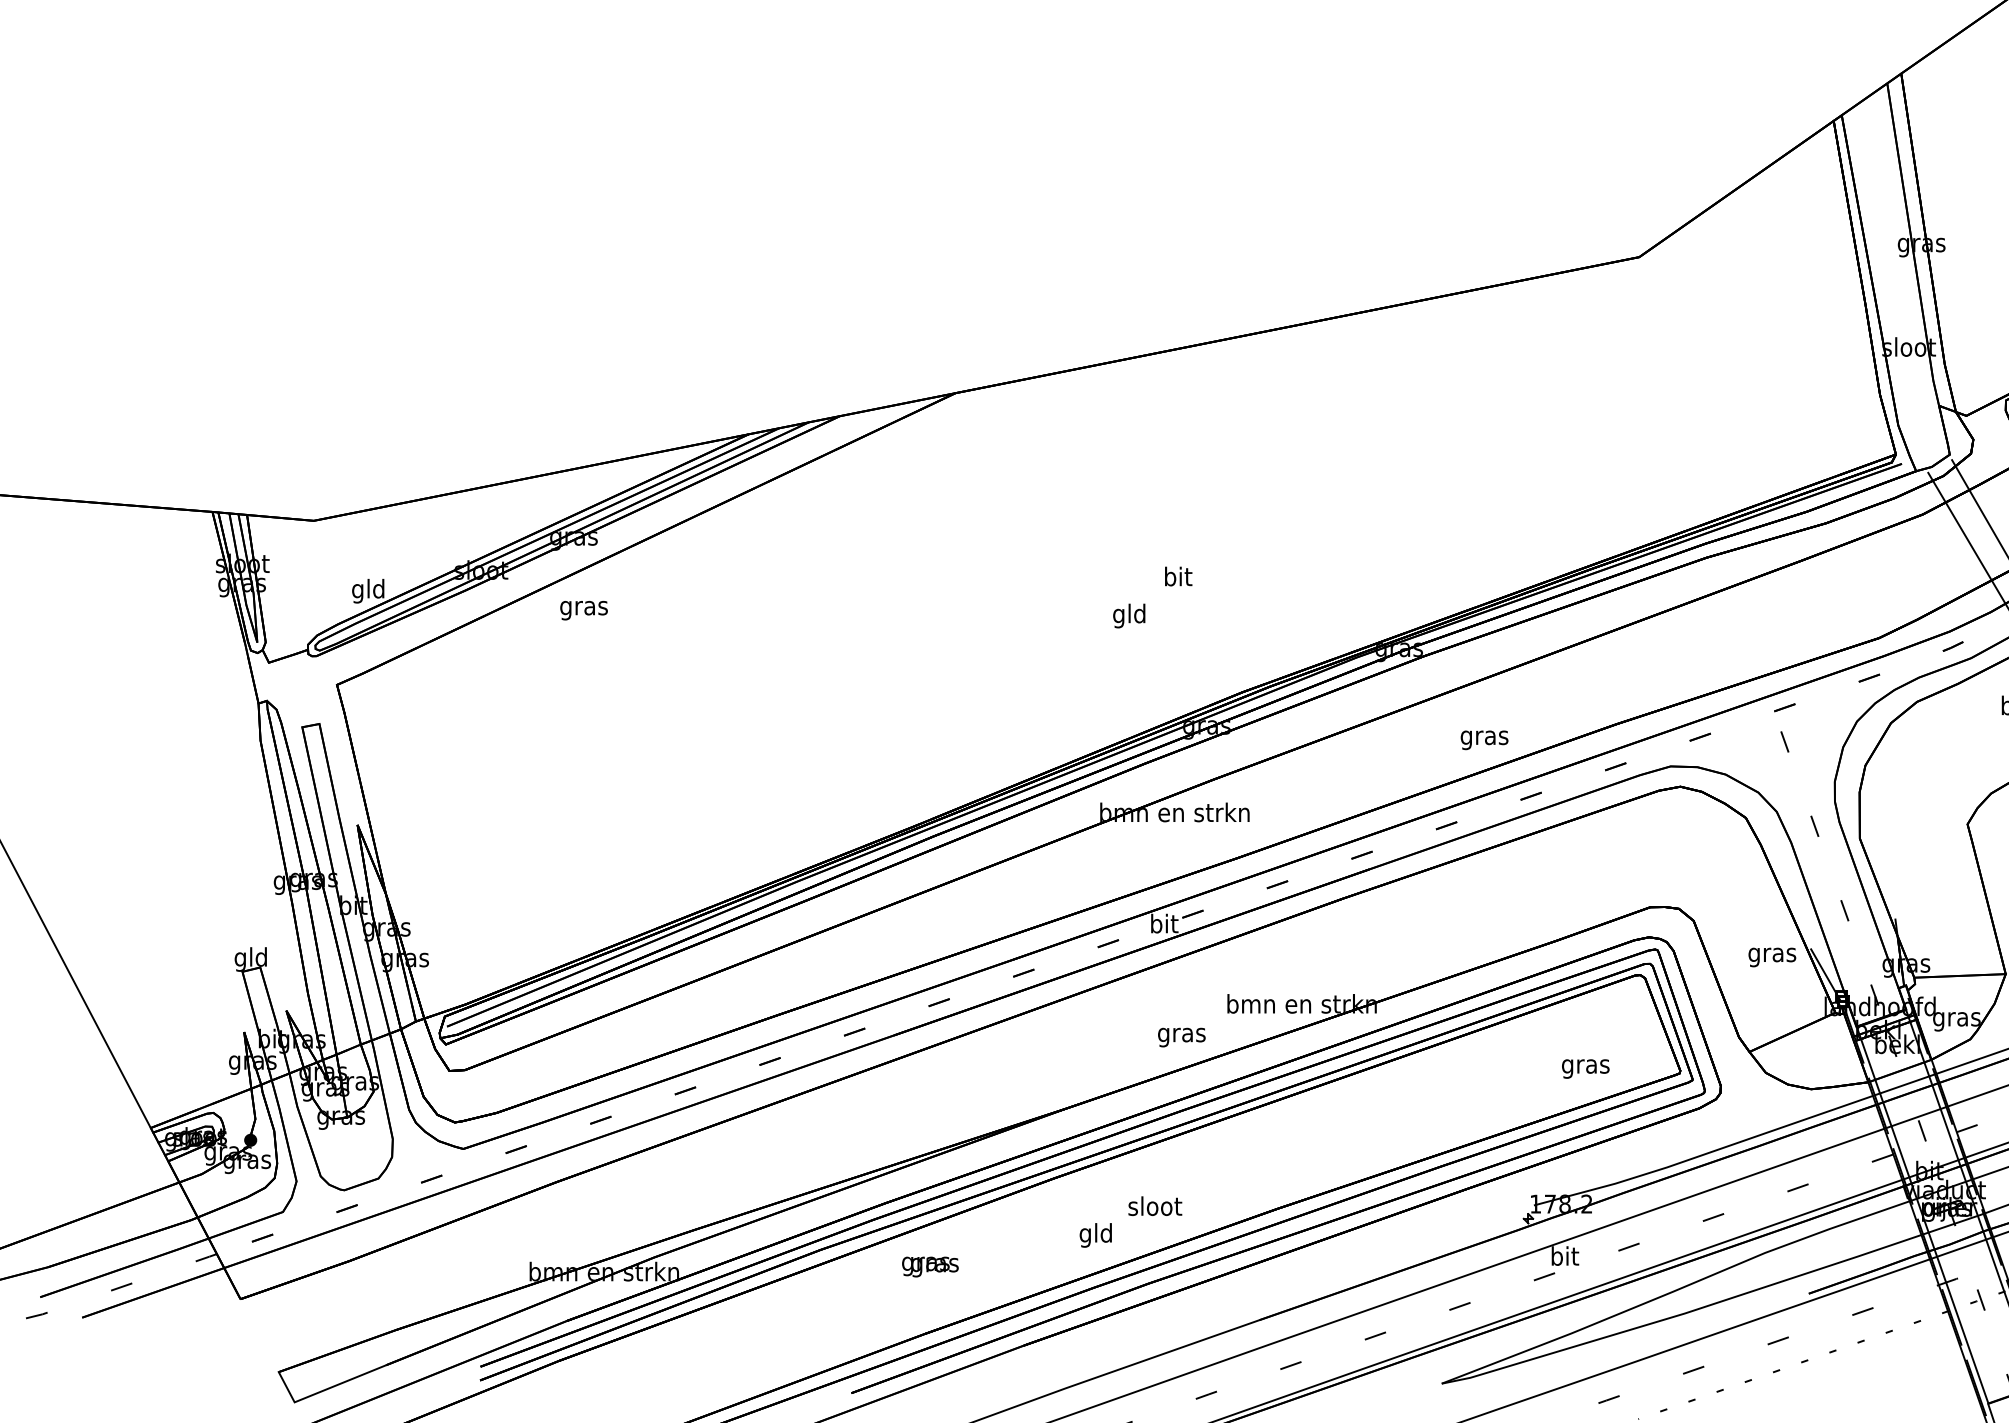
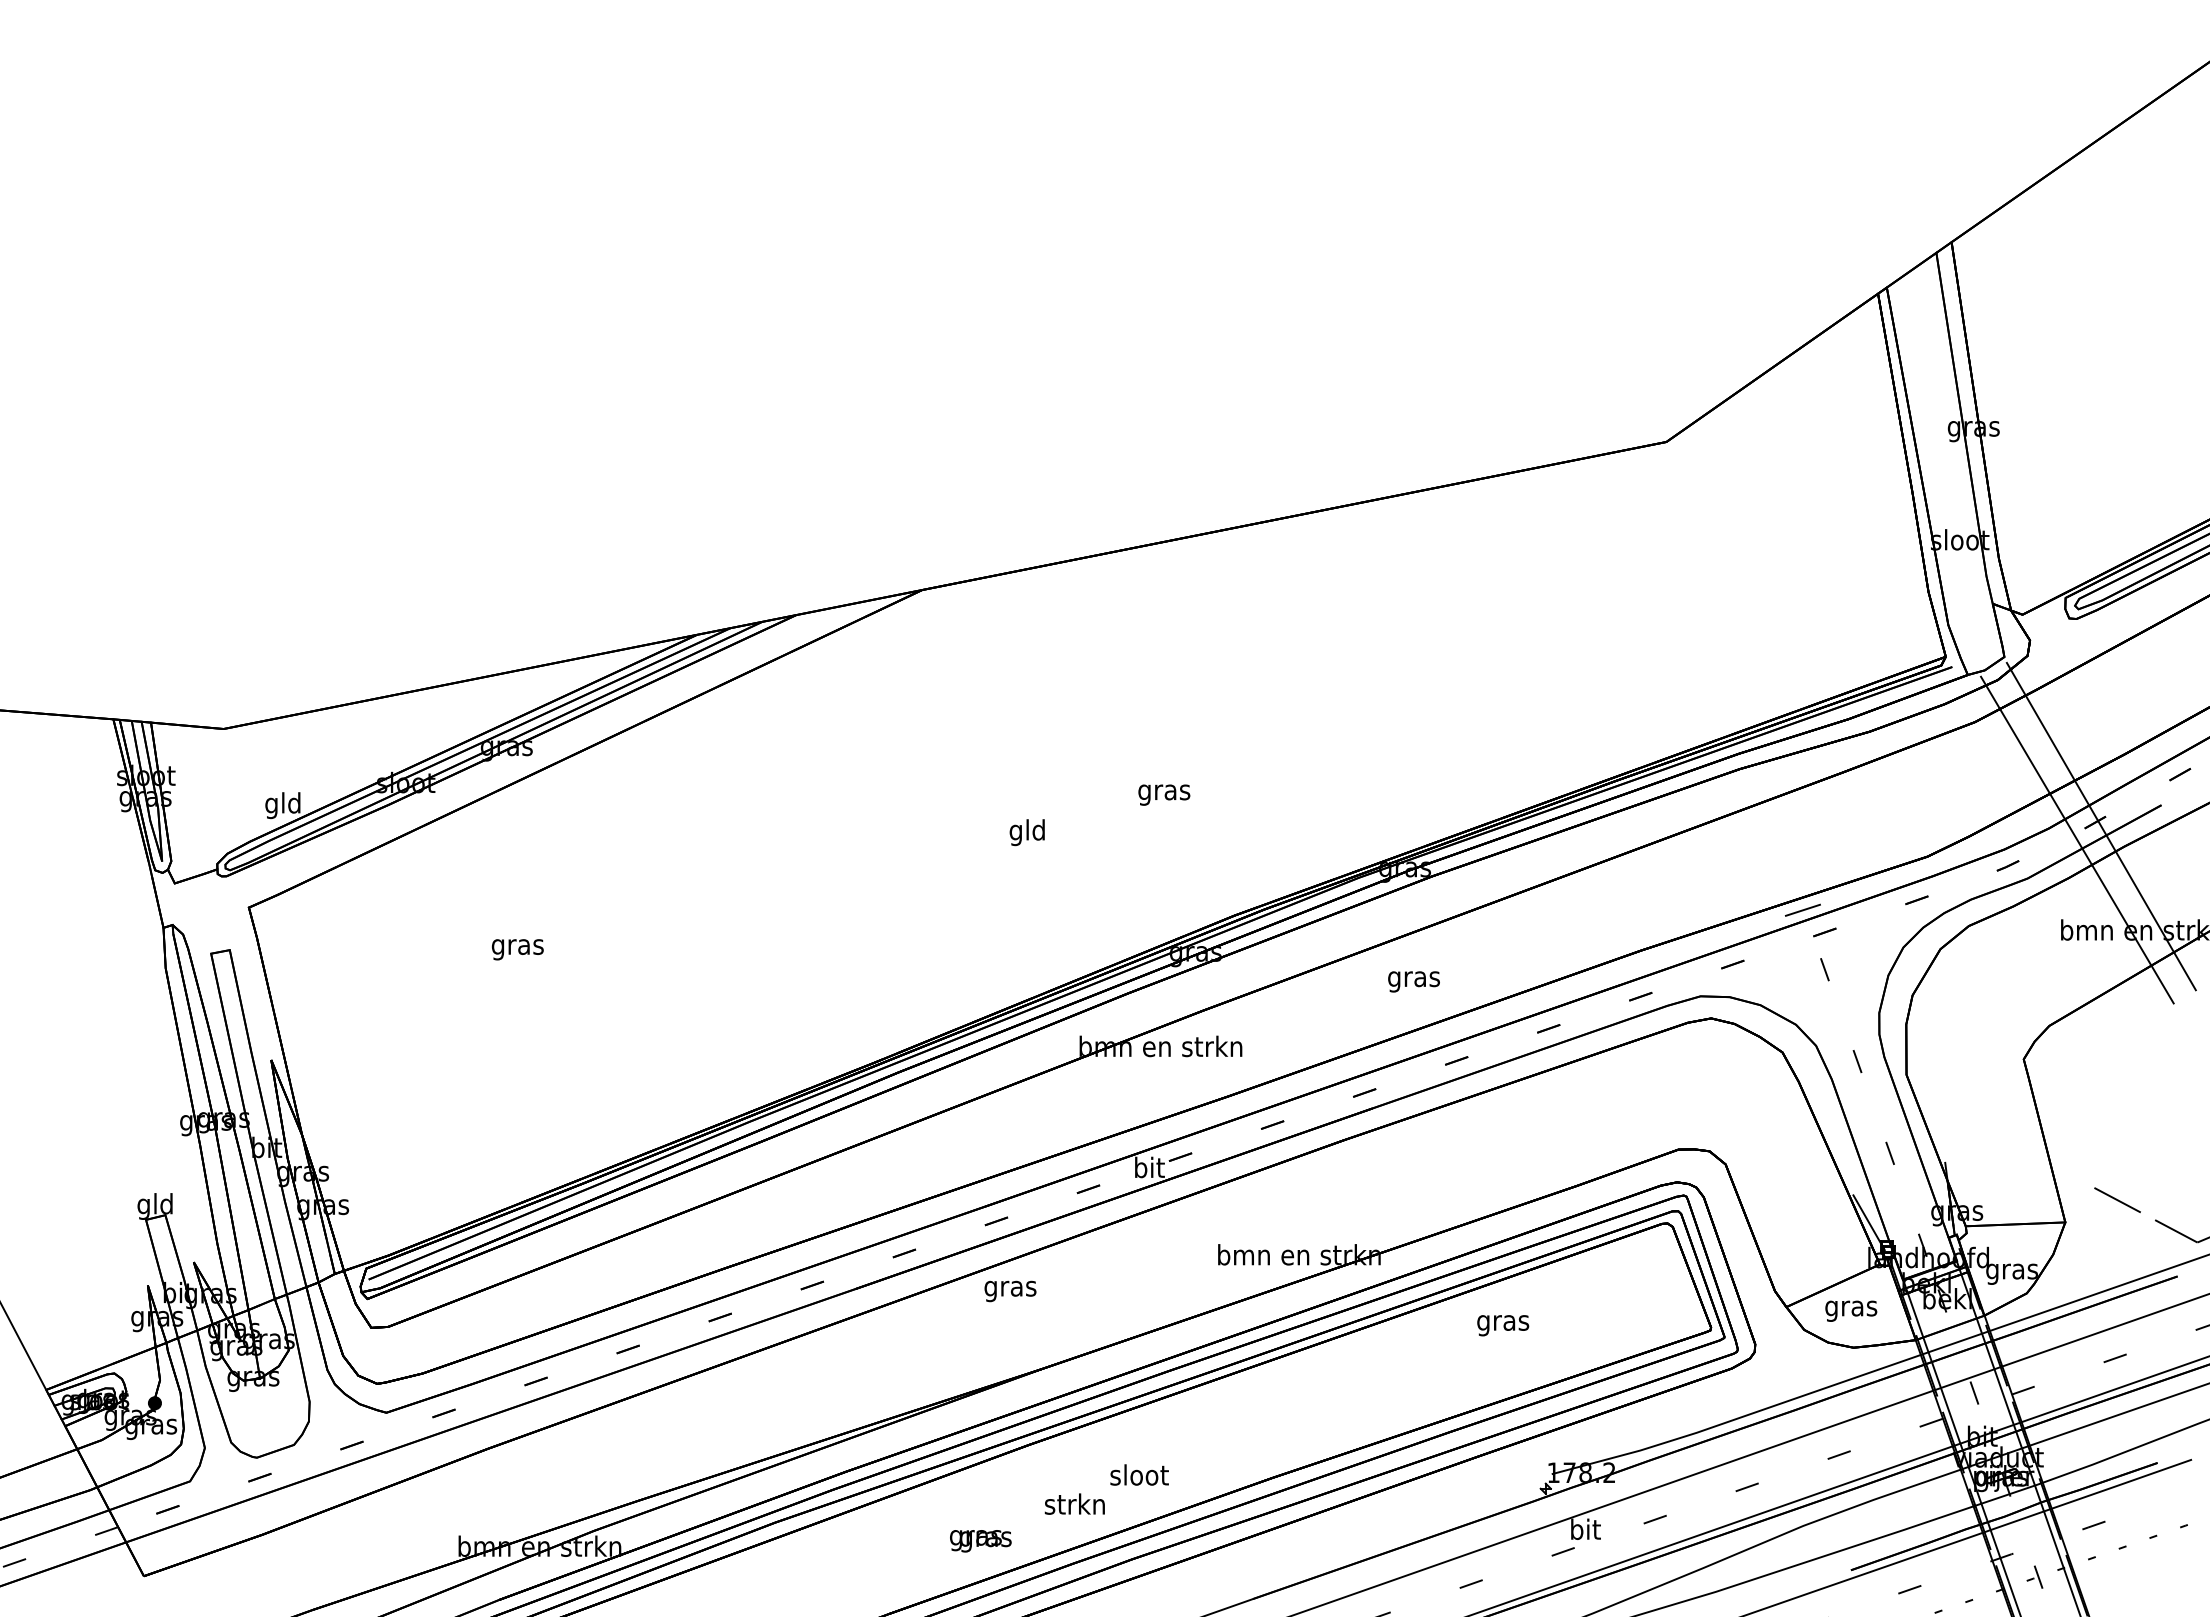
text: (1178, 579) -> (1164, 792), bit -> gras
text: (583, 610) -> (517, 949), moved
text: (1128, 615) -> (1026, 832), moved
line: (1764, 686) -> (1802, 909), added
text: (1484, 739) -> (1413, 981), moved
text: (1772, 956) -> (1851, 1310), moved
text: (1181, 1037) -> (1010, 1291), moved
text: (1586, 1068) -> (1503, 1325), moved
text: (1095, 1235) -> (1074, 1506), gld -> strkn
text: (930, 1267) -> (980, 1541), moved

